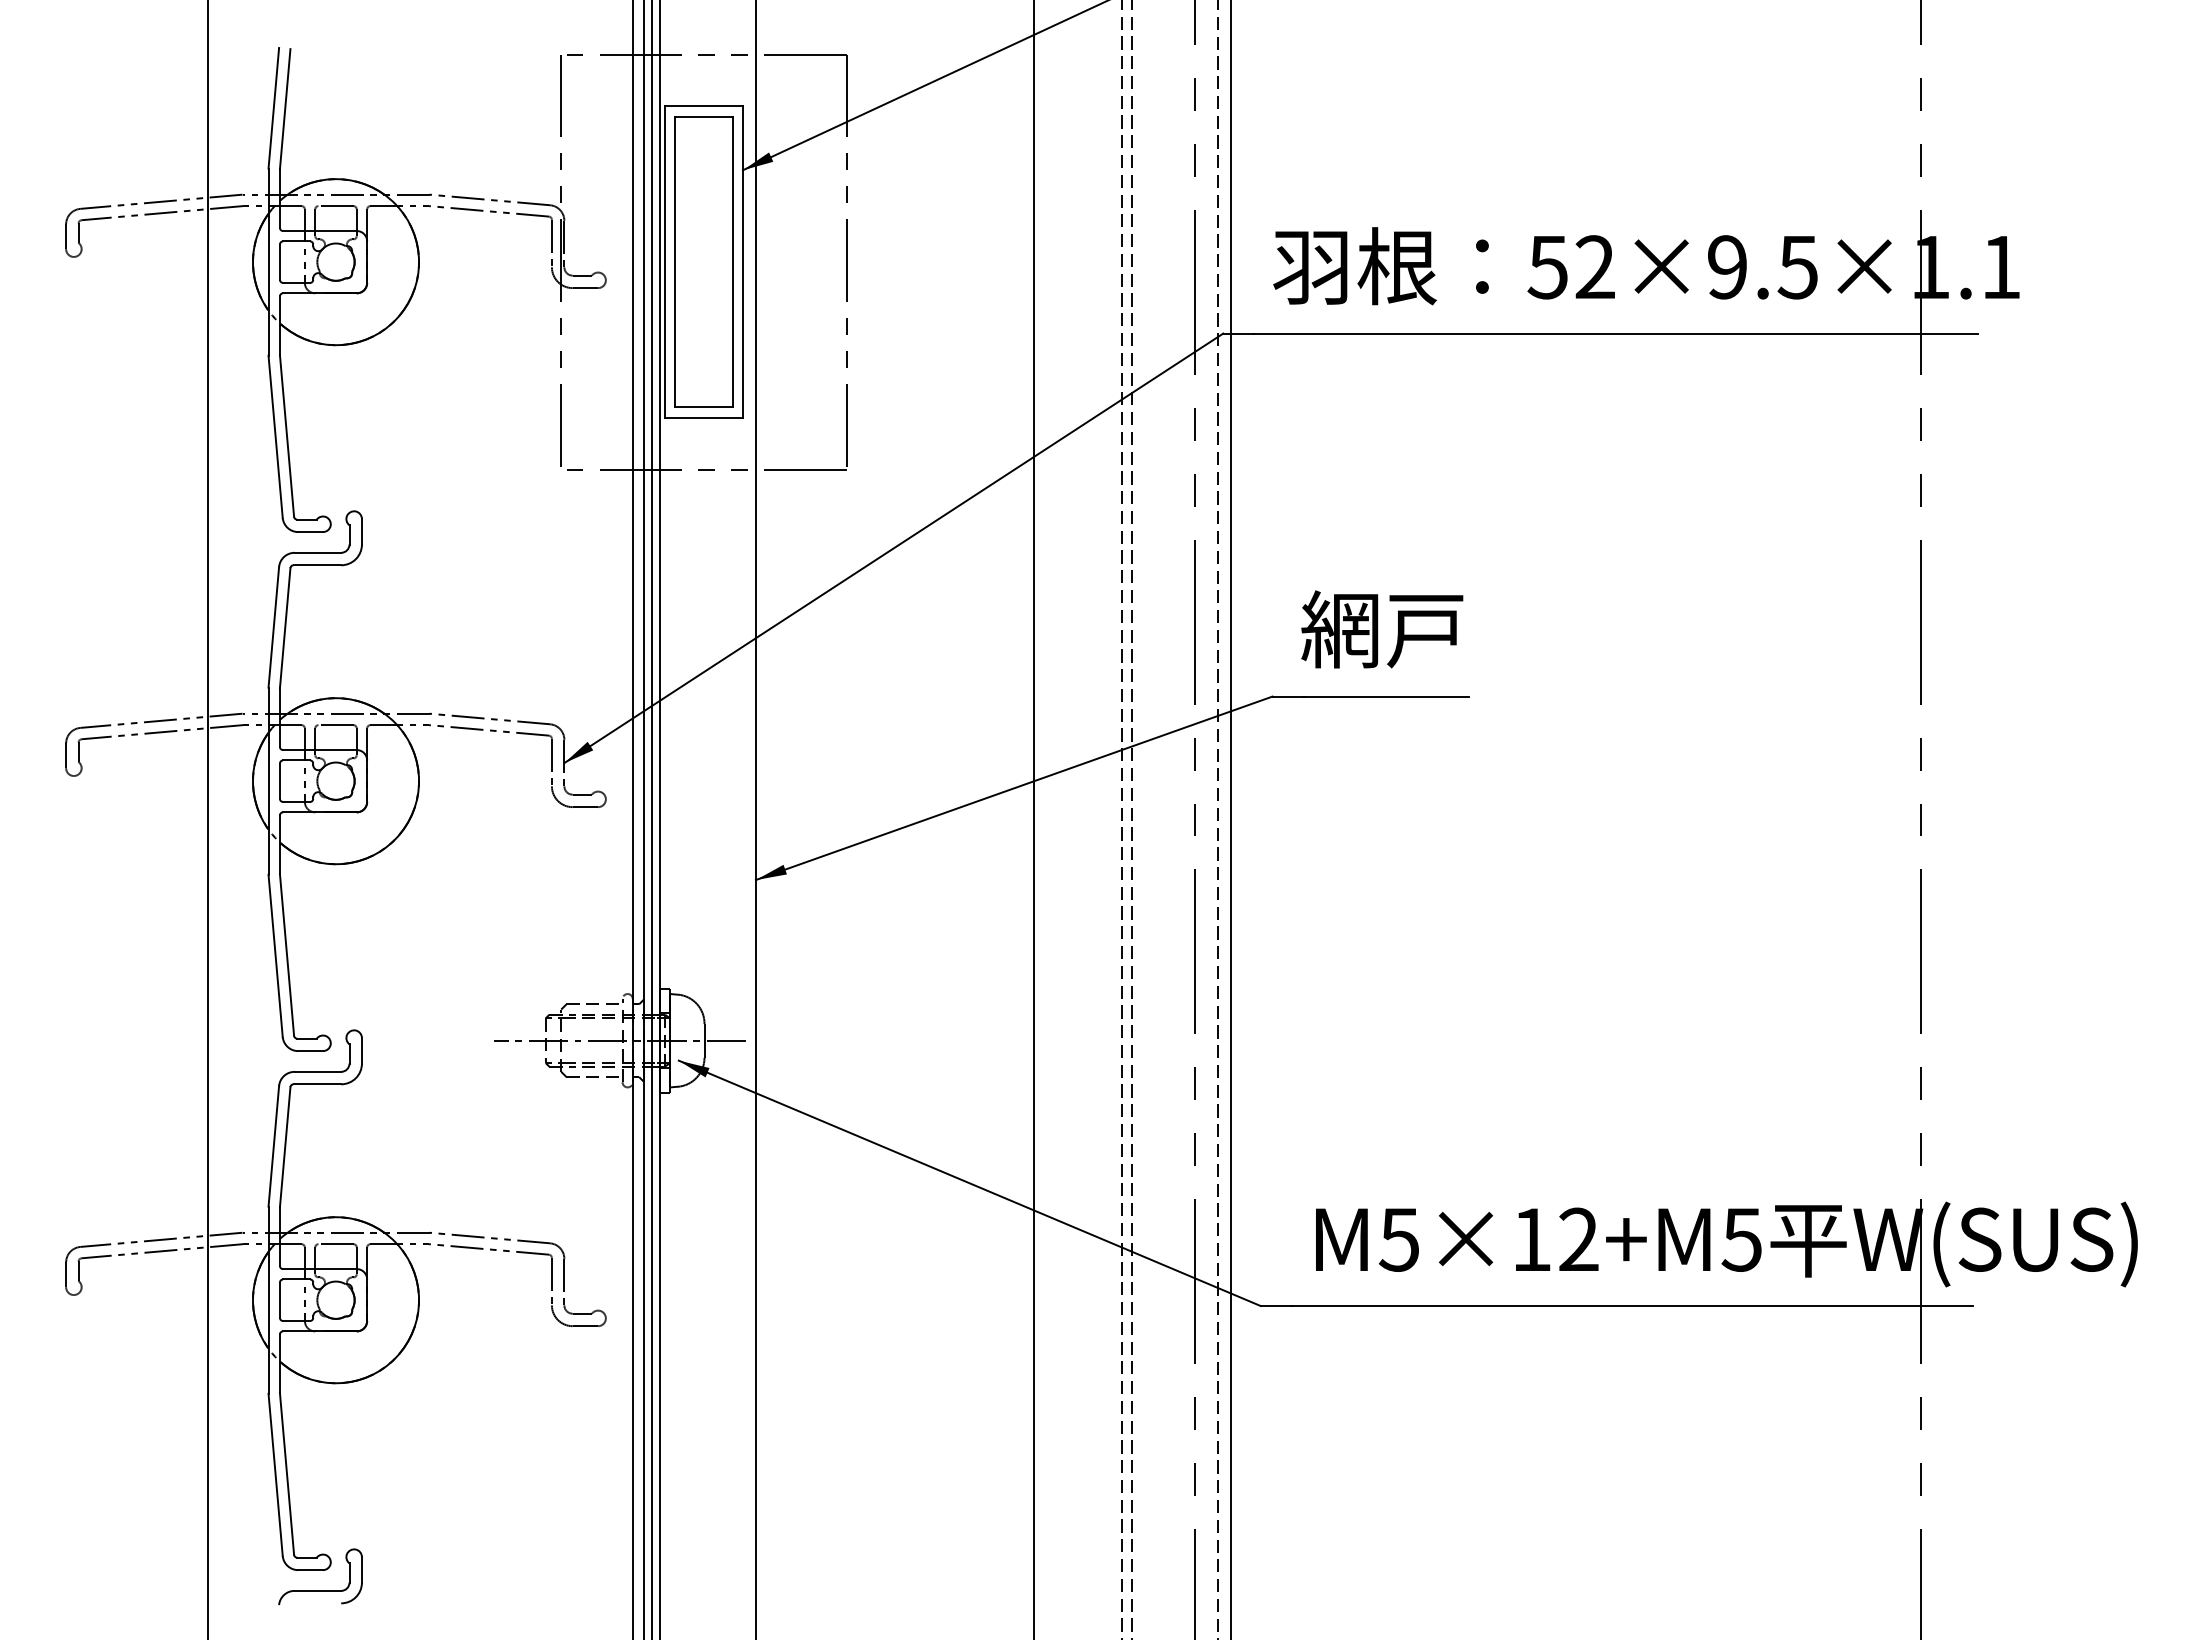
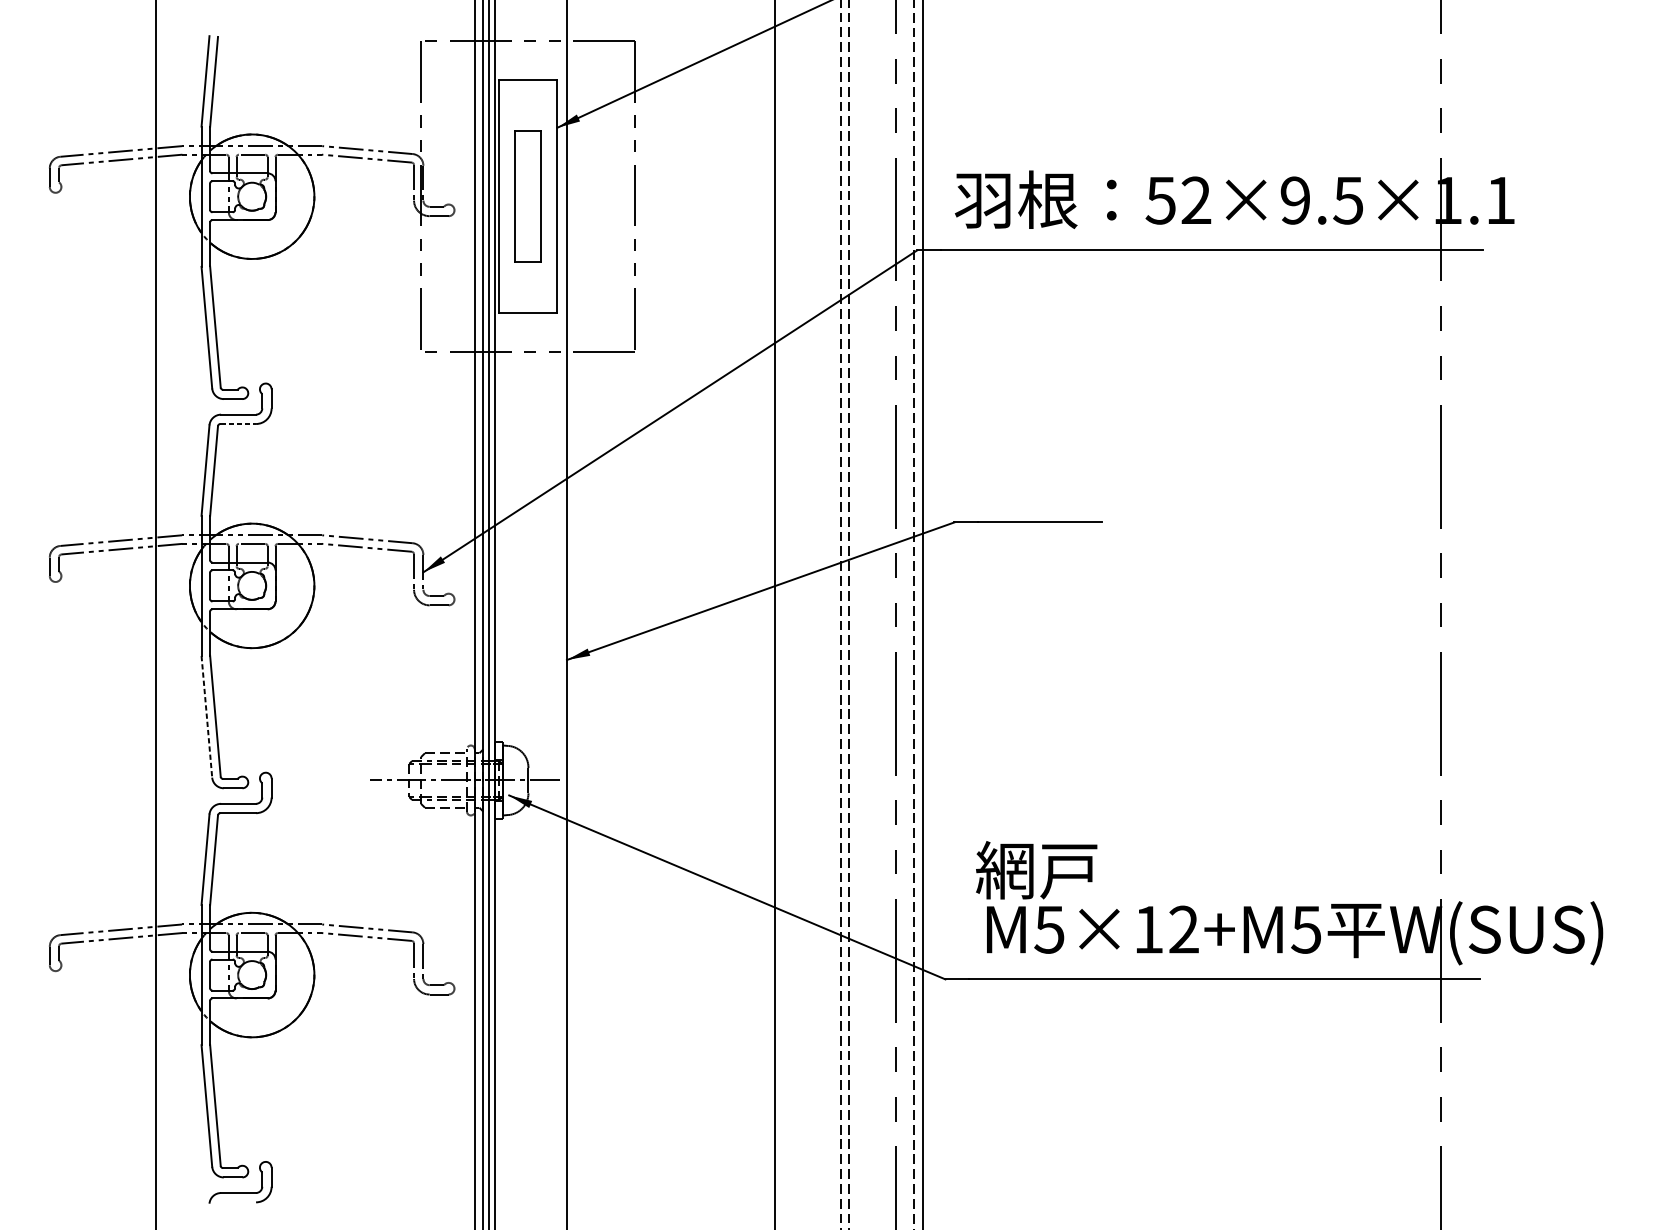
part: (703, 261) -> (527, 196), size x0.6
line: (317, 565) -> (238, 424), solid -> dashed
text: (1382, 629) -> (1036, 870), moved
line: (275, 956) -> (206, 717), solid -> dashed

